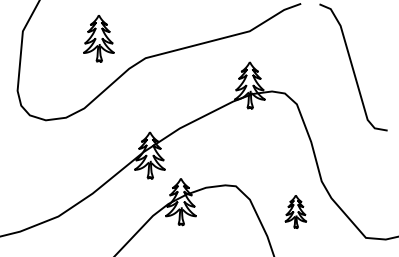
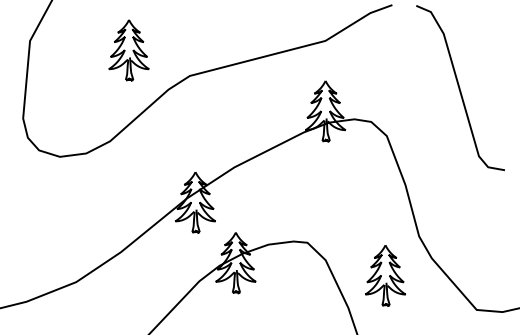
part: (295, 211) -> (385, 275), size x1.43

